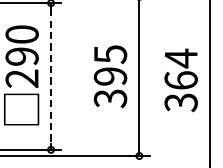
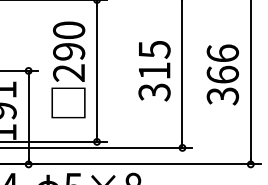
text: (180, 58) -> (222, 53), 364 -> 366
text: (110, 76) -> (154, 70), 395 -> 315
line: (51, 77) -> (97, 71), dashed -> solid

